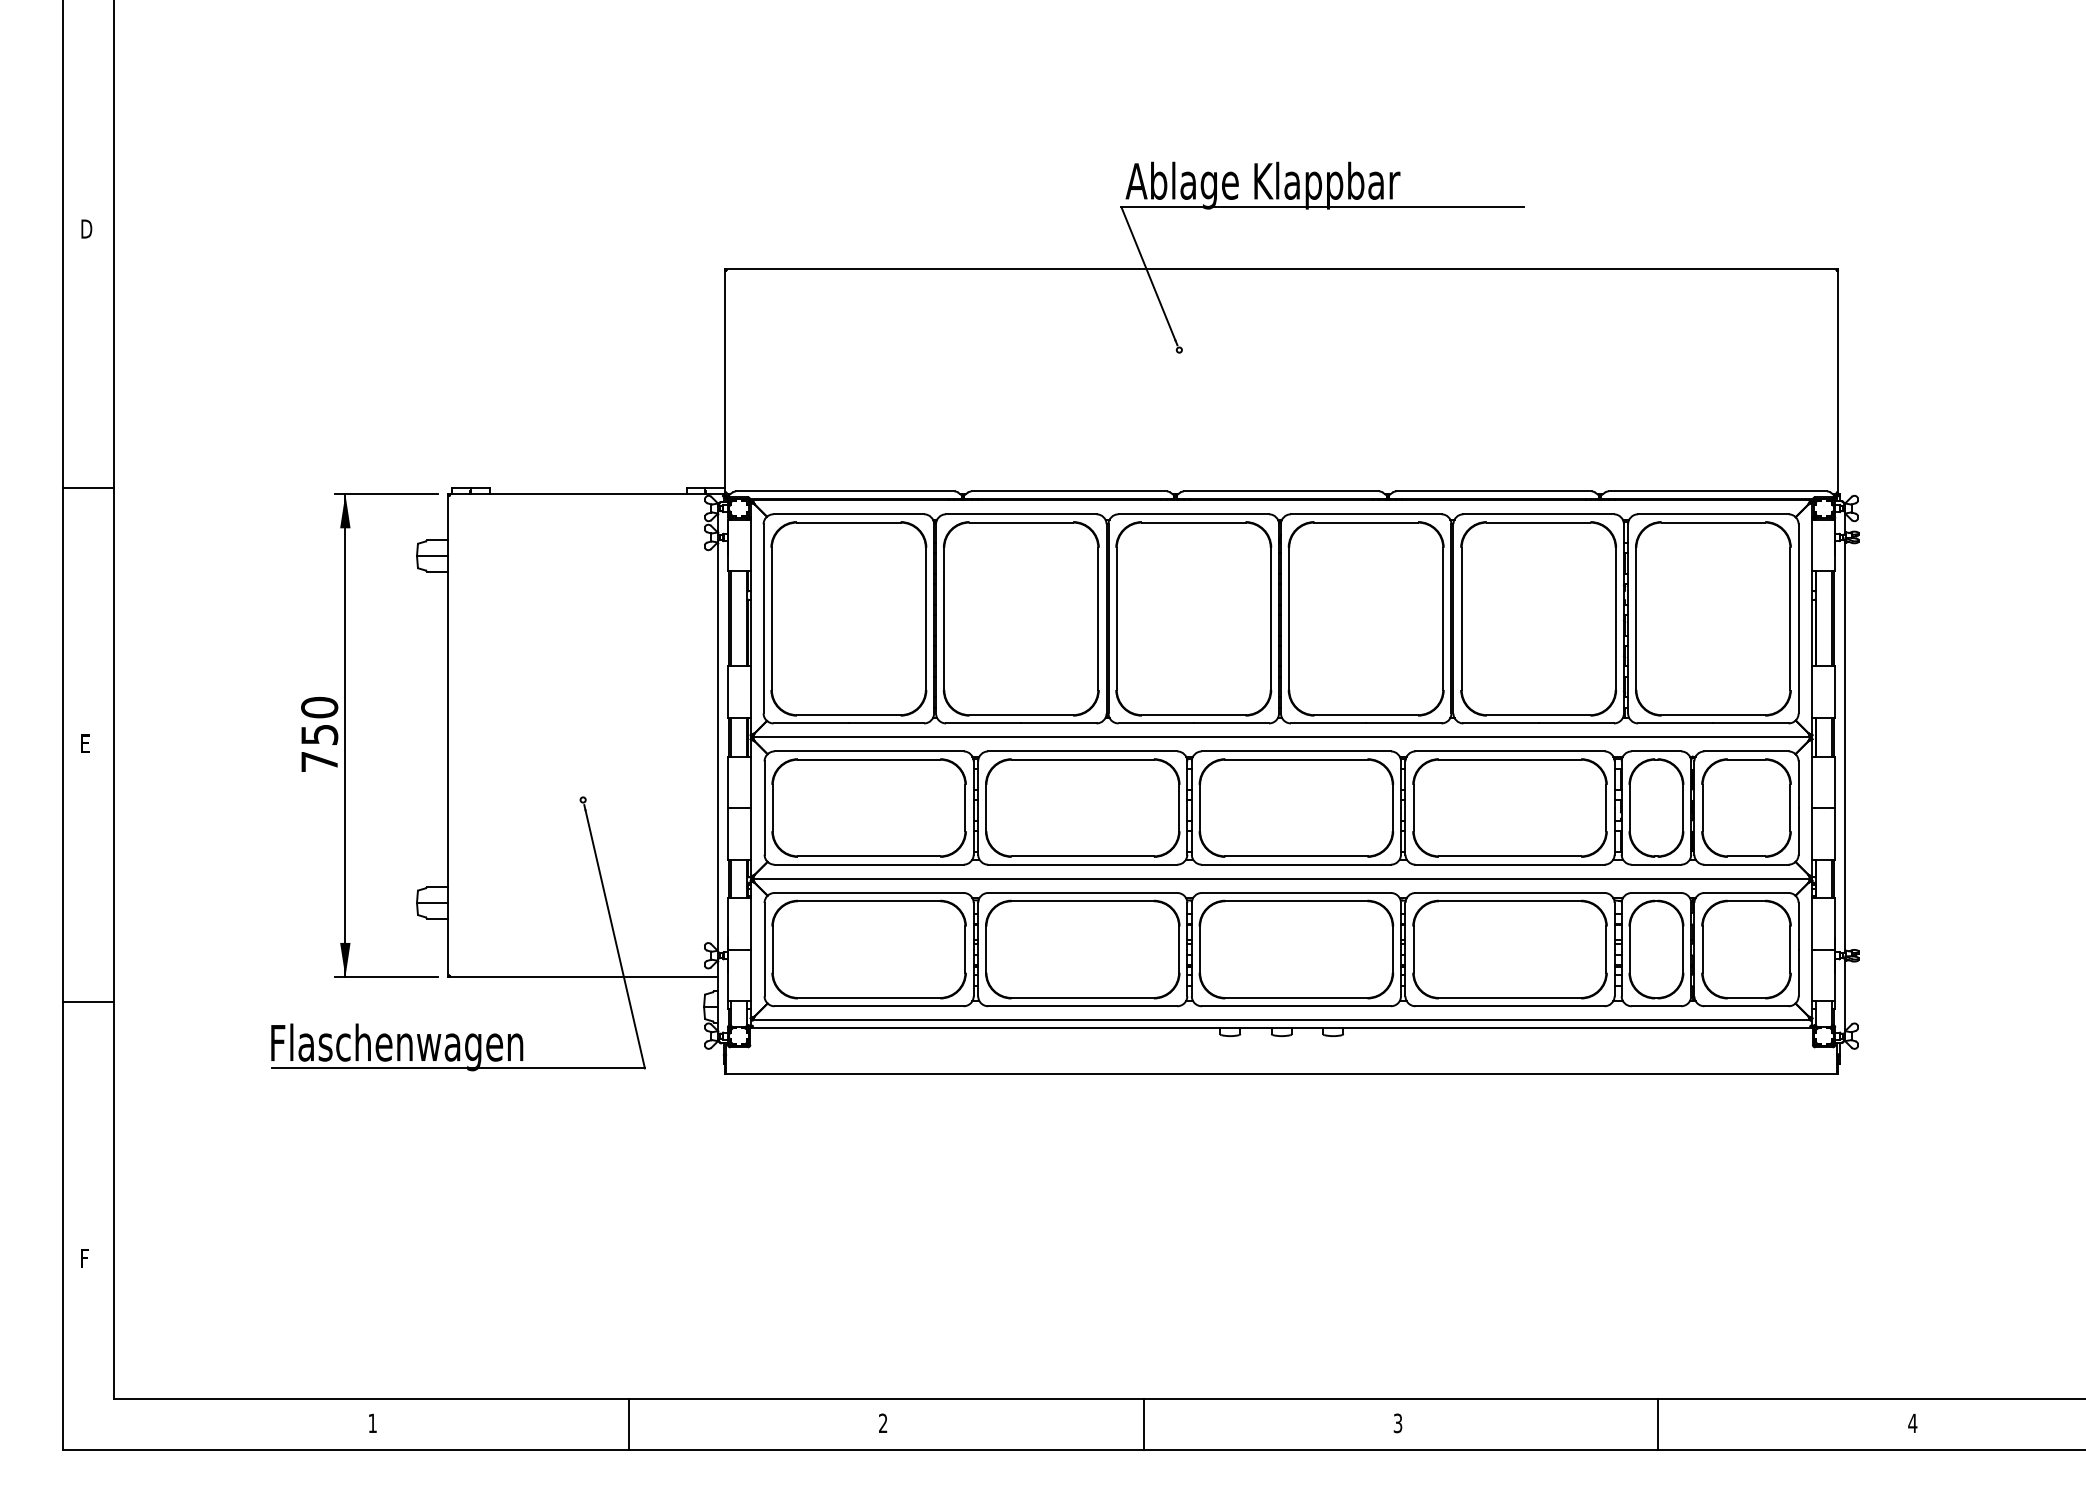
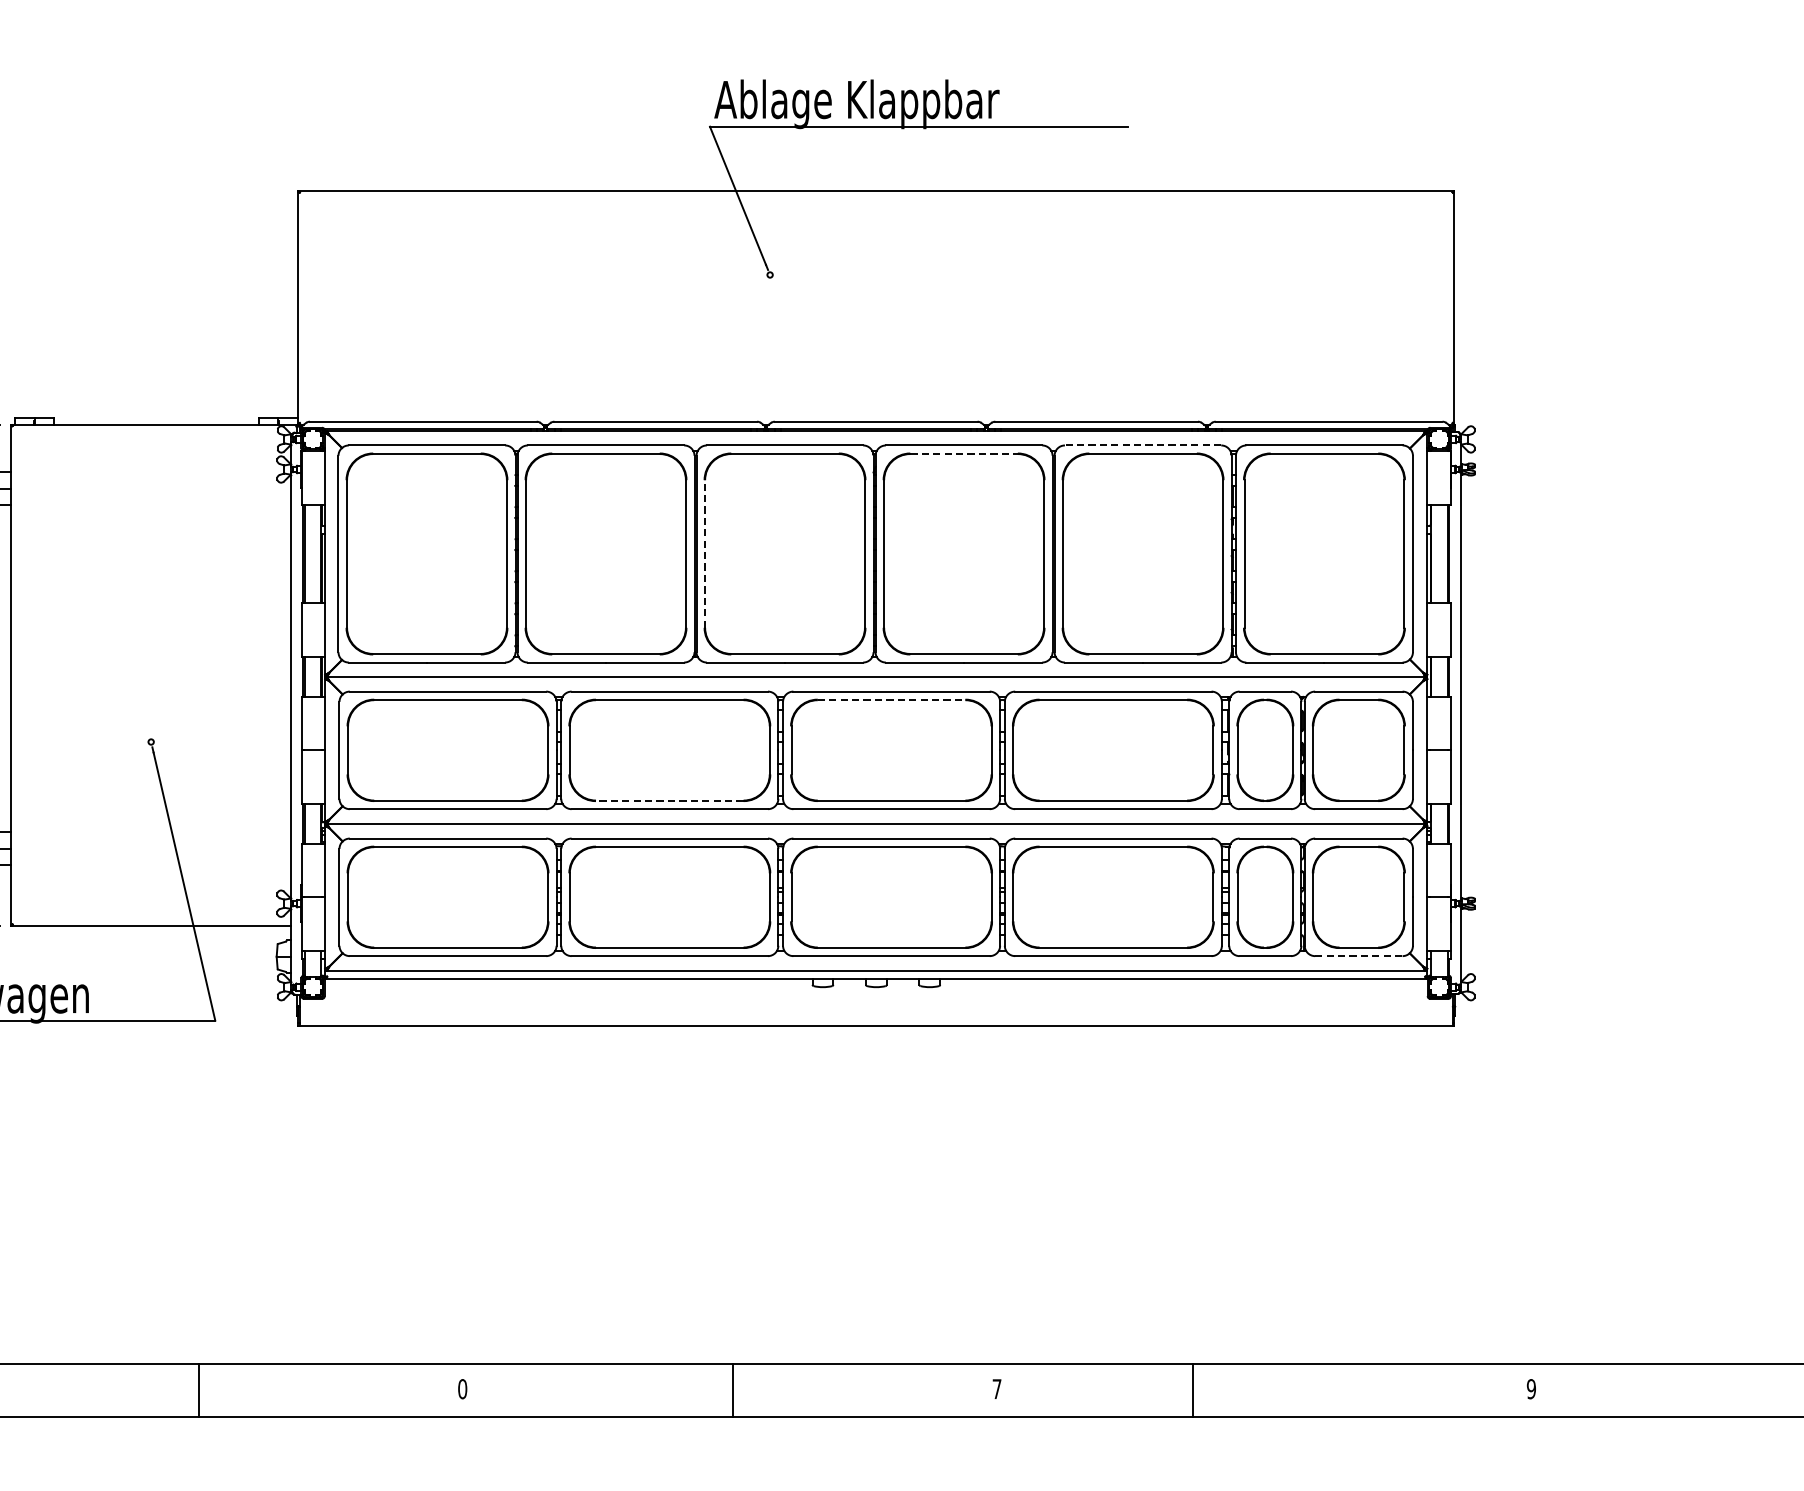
line: (1538, 514) -> (1142, 445), solid -> dashed
line: (1366, 522) -> (964, 453), solid -> dashed
line: (1116, 618) -> (704, 553), solid -> dashed
line: (1296, 759) -> (891, 699), solid -> dashed
line: (1082, 856) -> (669, 800), solid -> dashed
line: (1747, 1006) -> (1359, 956), solid -> dashed
text: (882, 1423) -> (461, 1389), 2 -> 0
text: (1397, 1423) -> (996, 1389), 3 -> 7
text: (1912, 1423) -> (1531, 1389), 4 -> 9
line: (1658, 1424) -> (1192, 1390), moved

